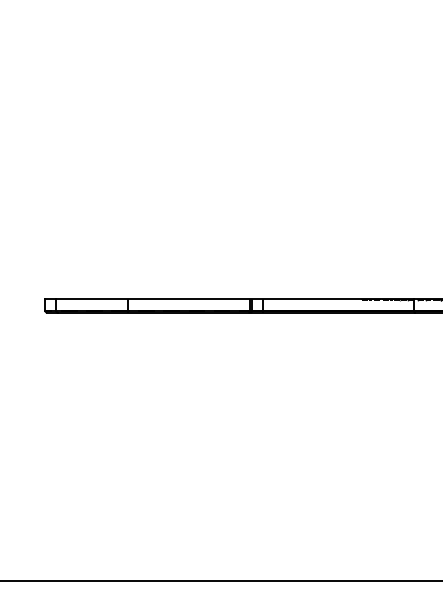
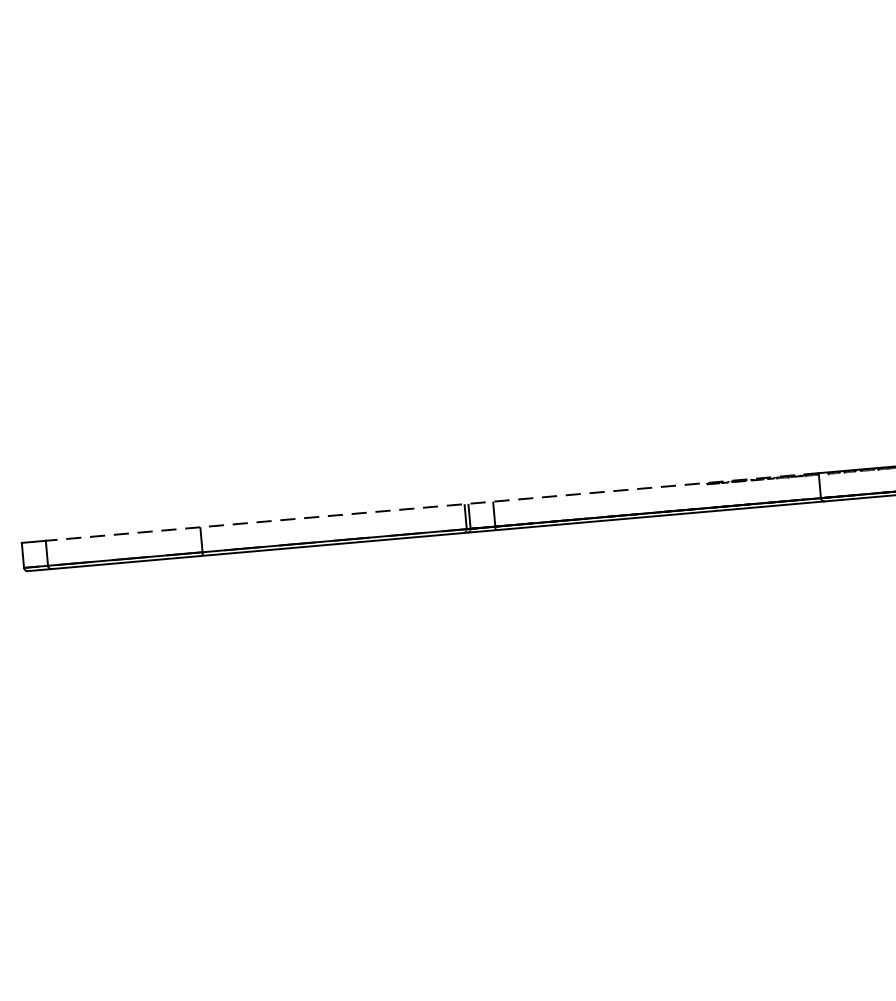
line: (235, 299) -> (432, 507), solid -> dashed

